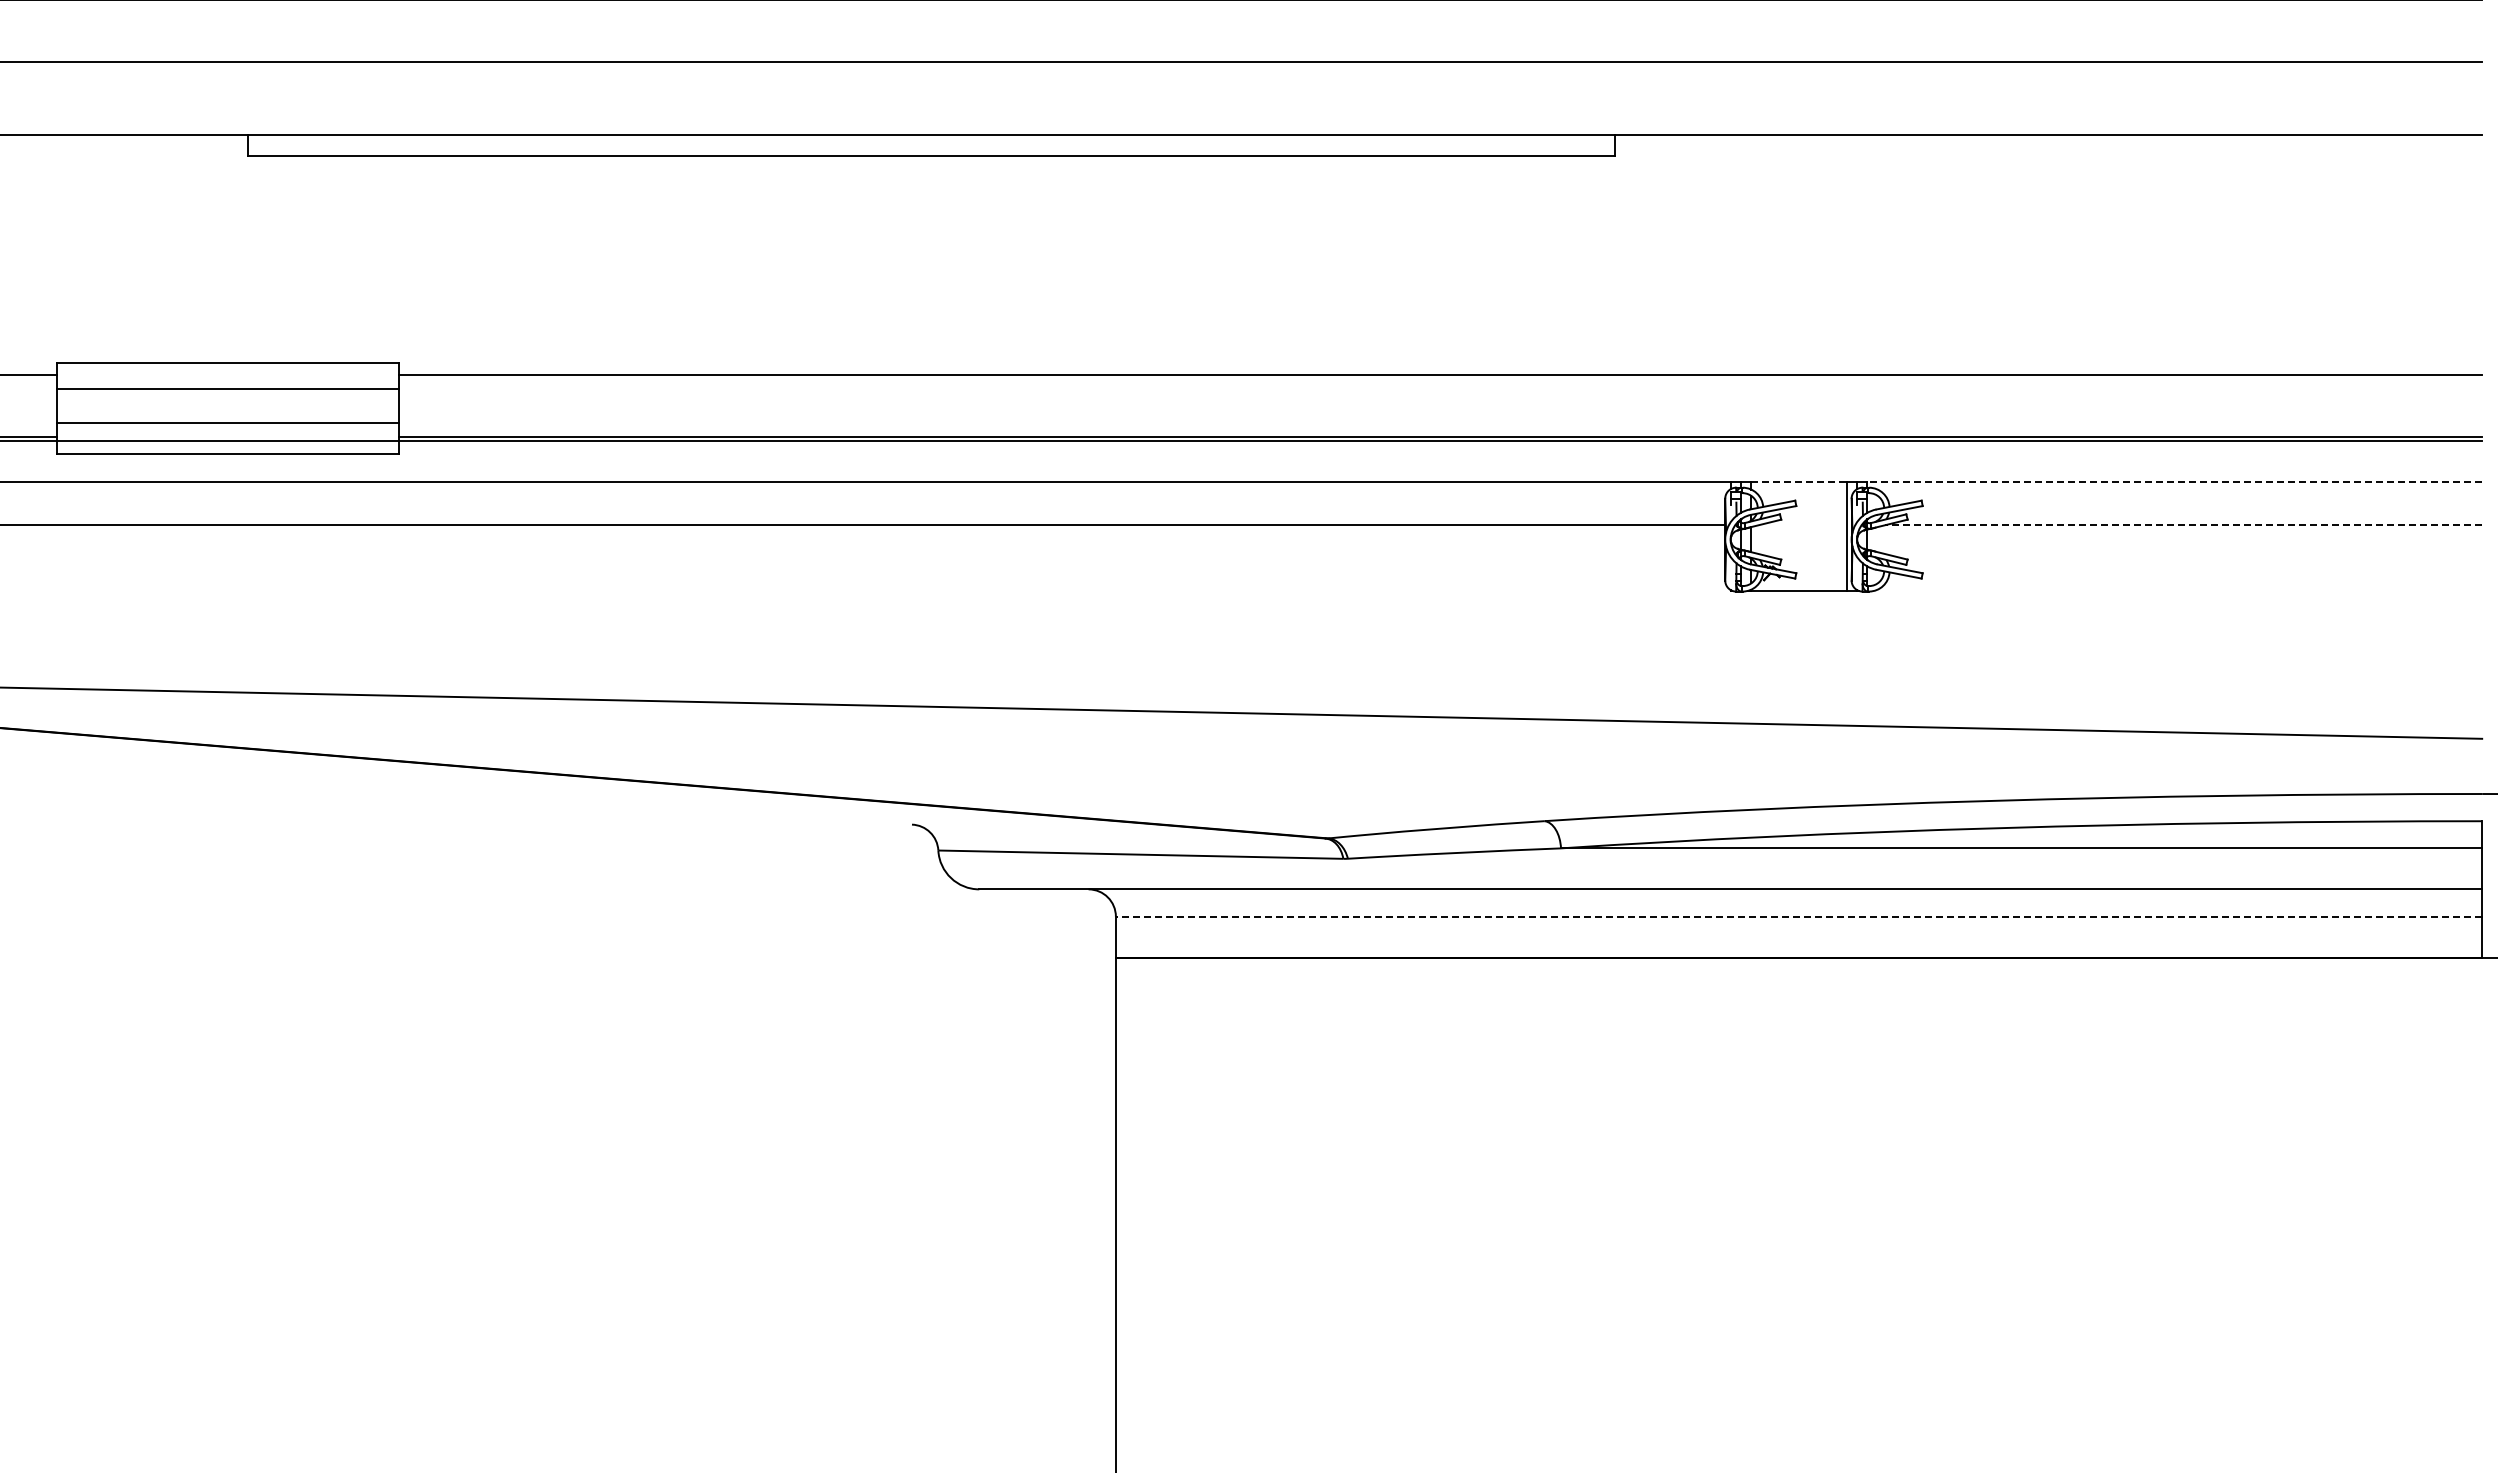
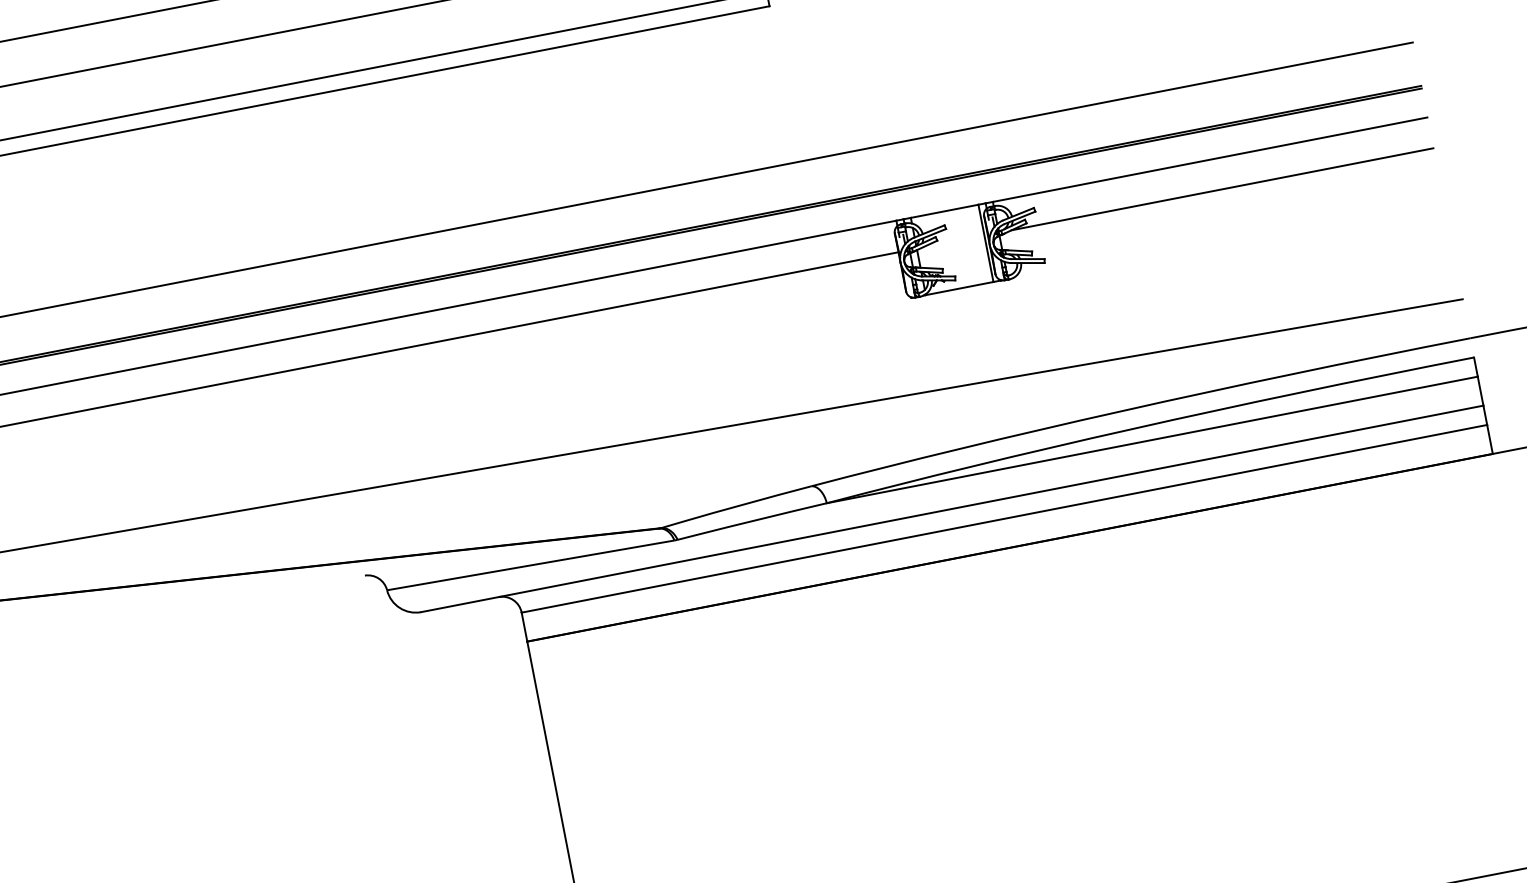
line: (1799, 481) -> (944, 211), dashed -> solid
line: (2174, 481) -> (1209, 159), dashed -> solid
line: (2183, 525) -> (1222, 189), dashed -> solid
line: (1798, 916) -> (1004, 518), dashed -> solid

